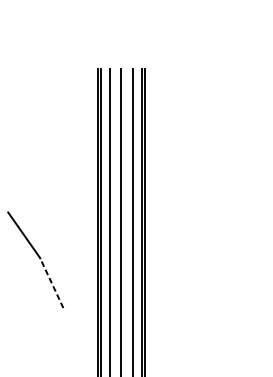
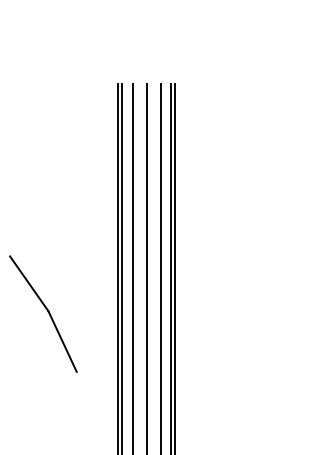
line: (51, 282) -> (62, 341), dashed -> solid

